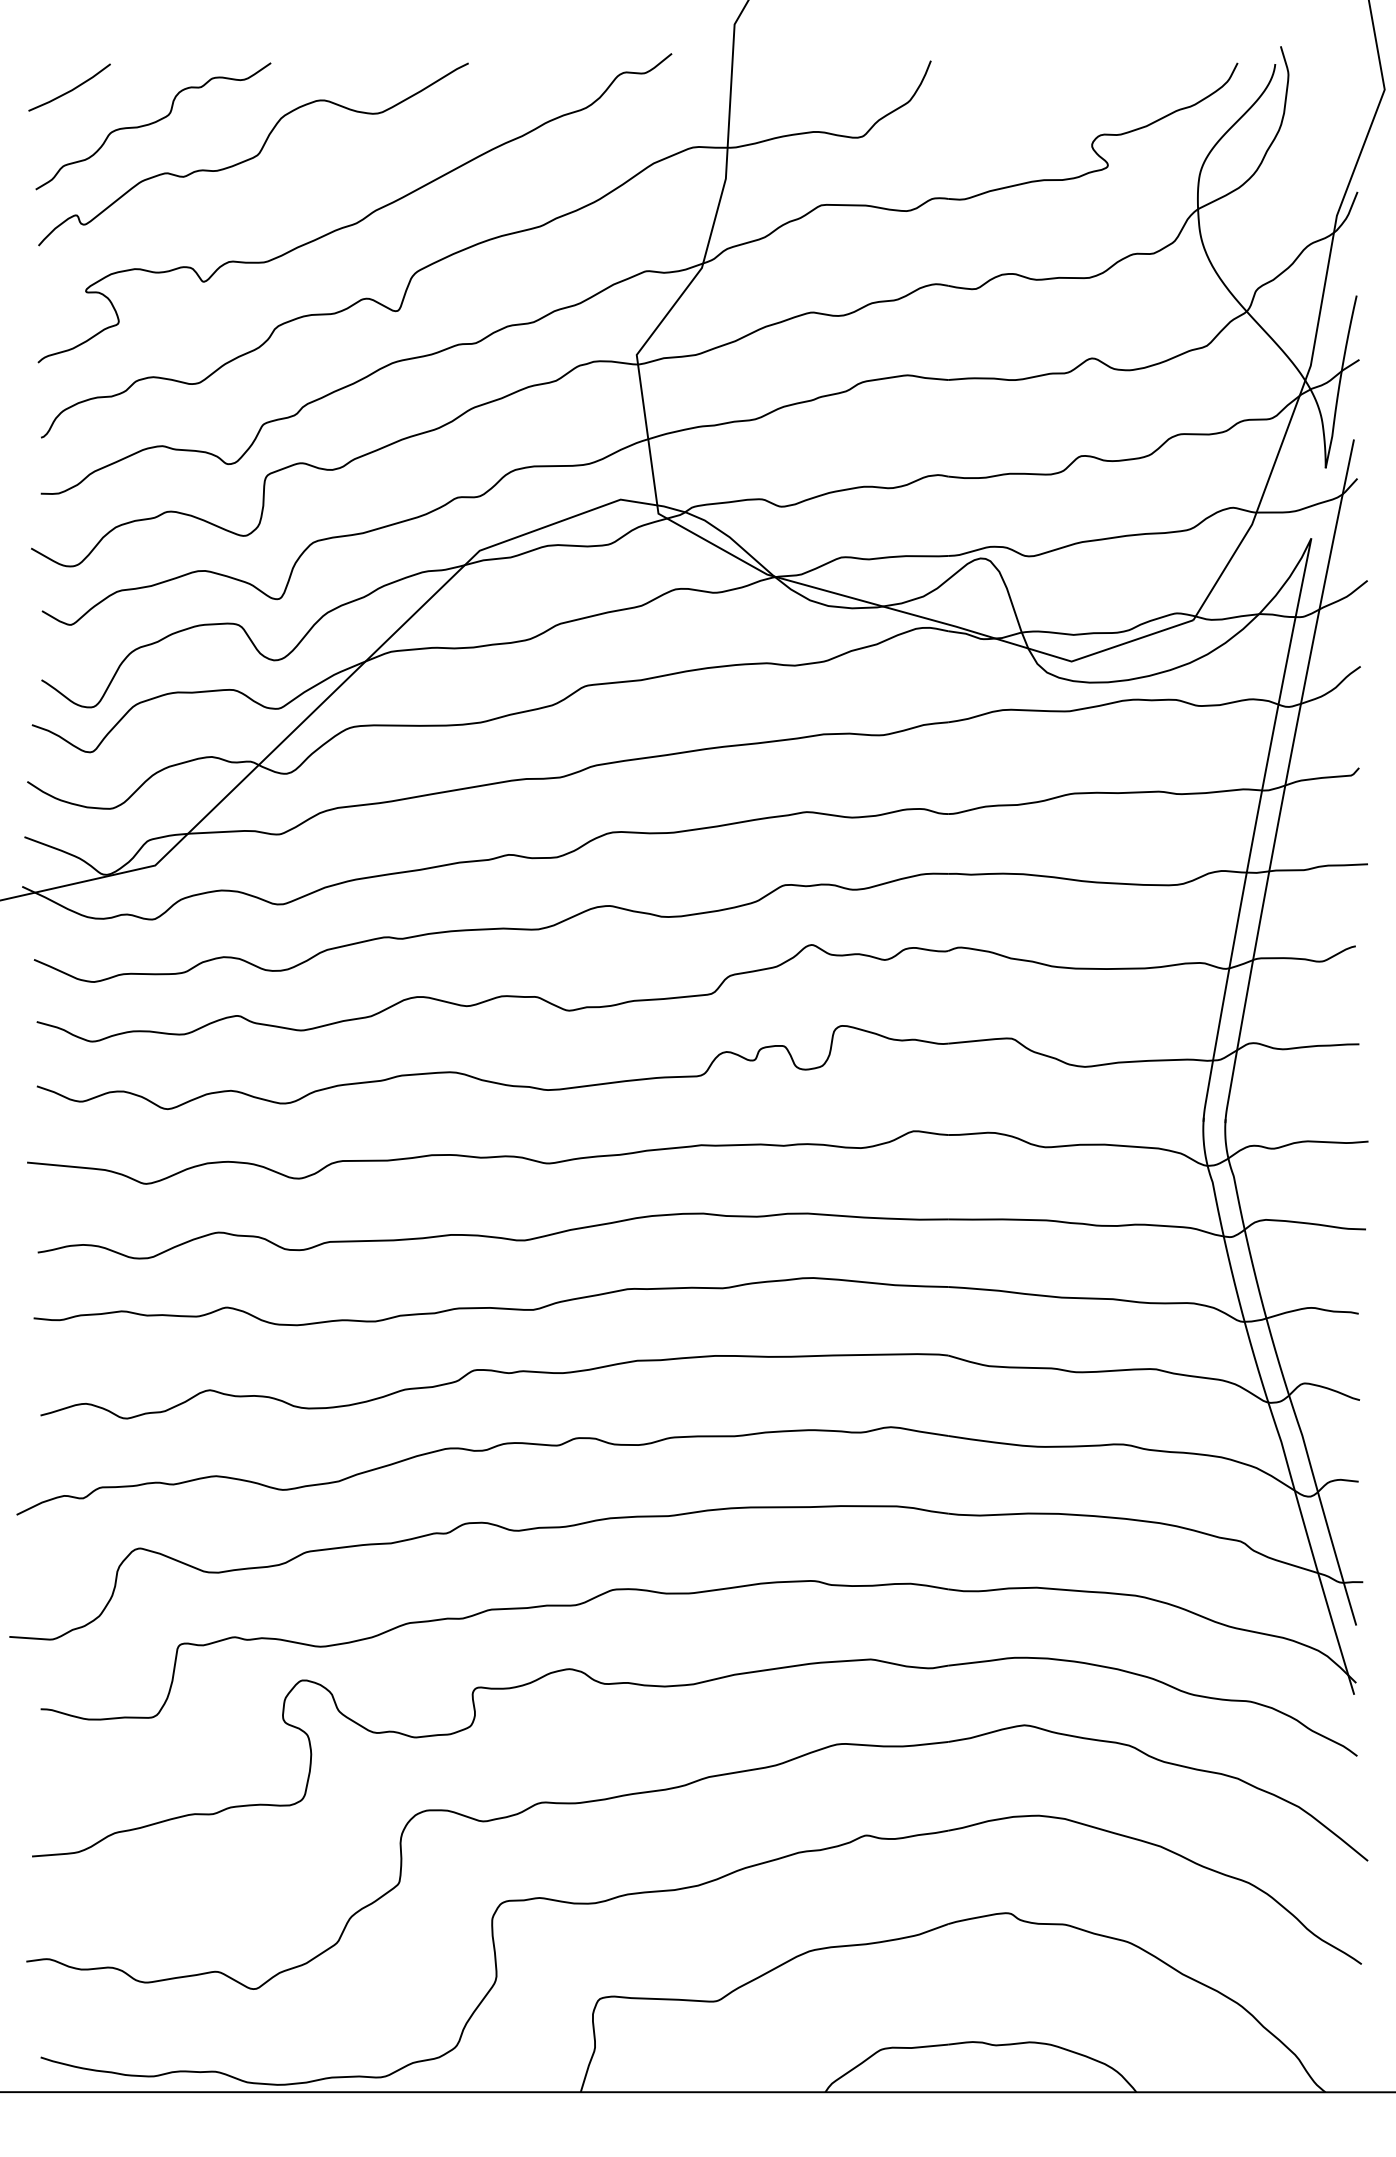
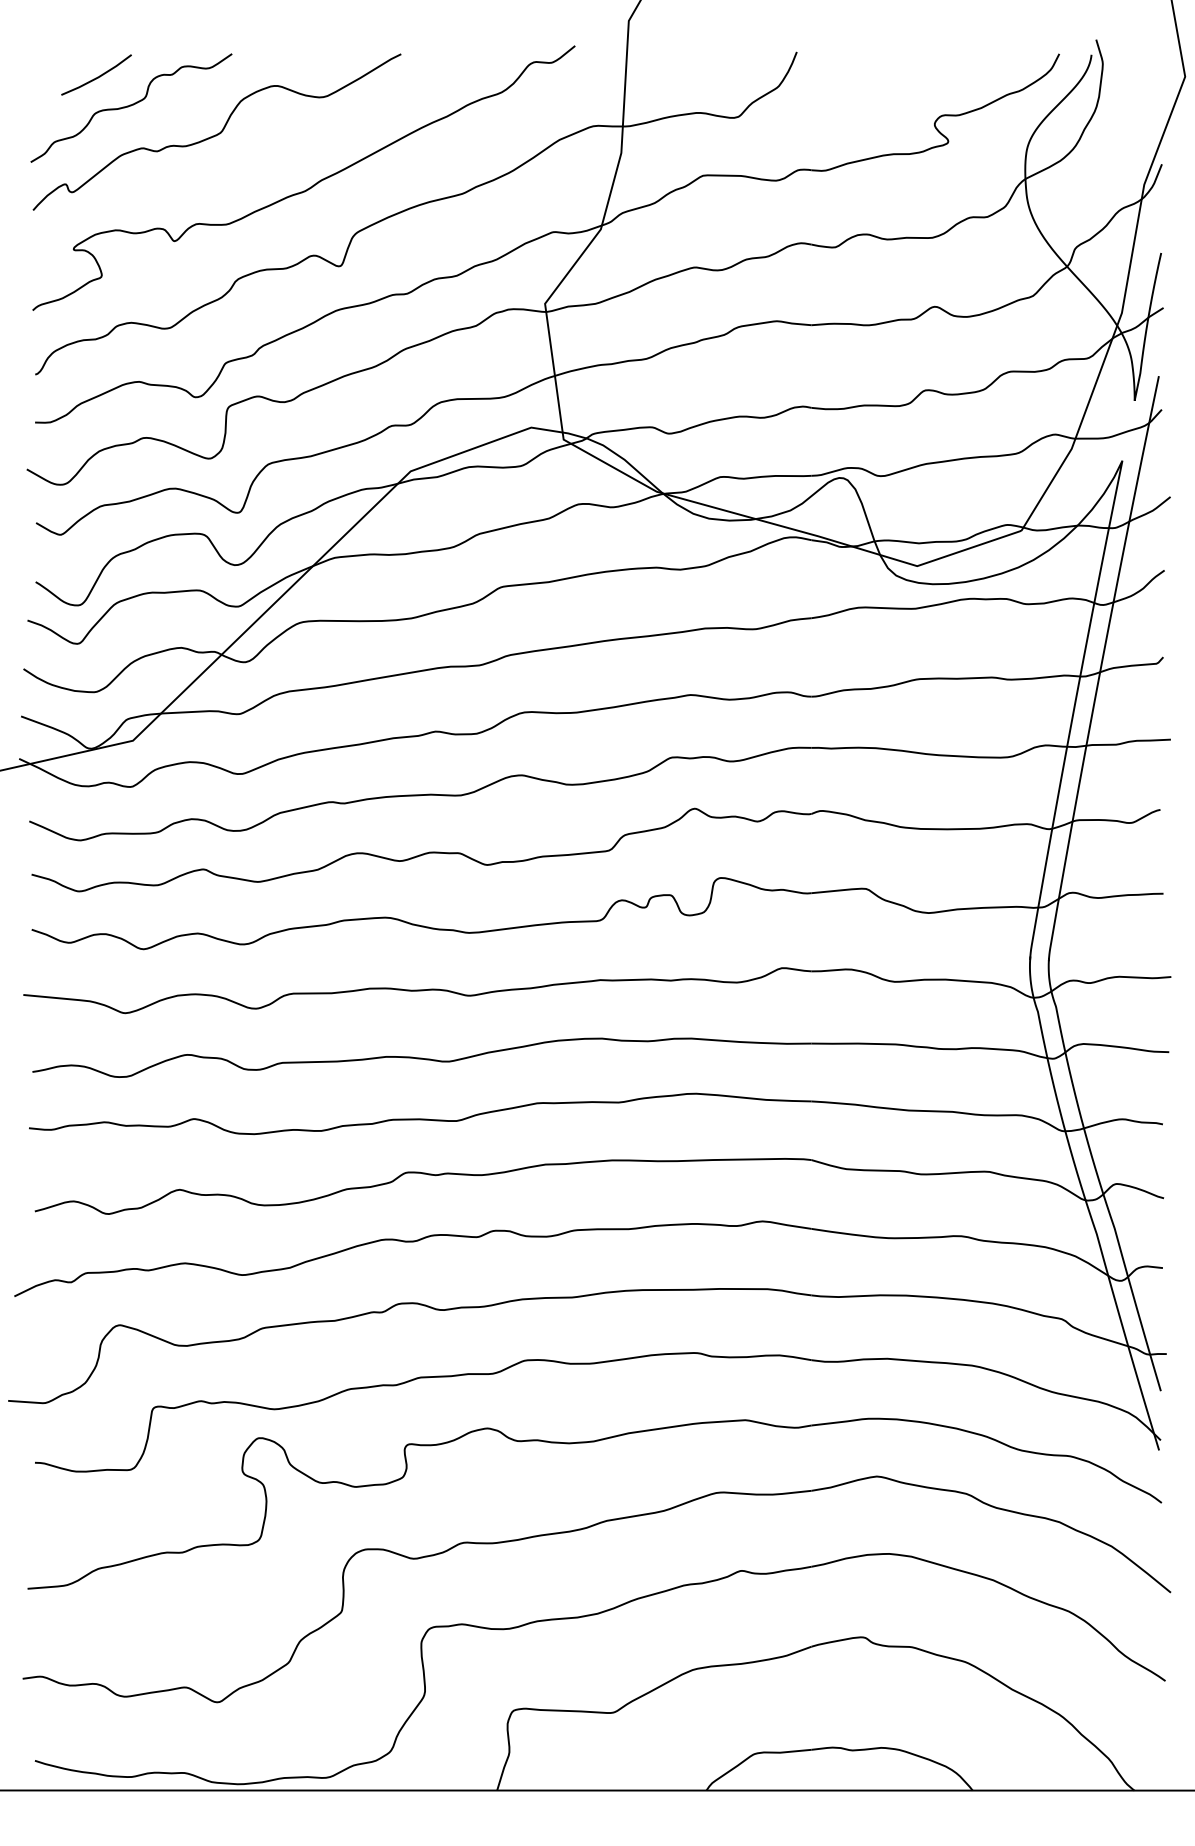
line: (71, 89) -> (98, 76), moved

